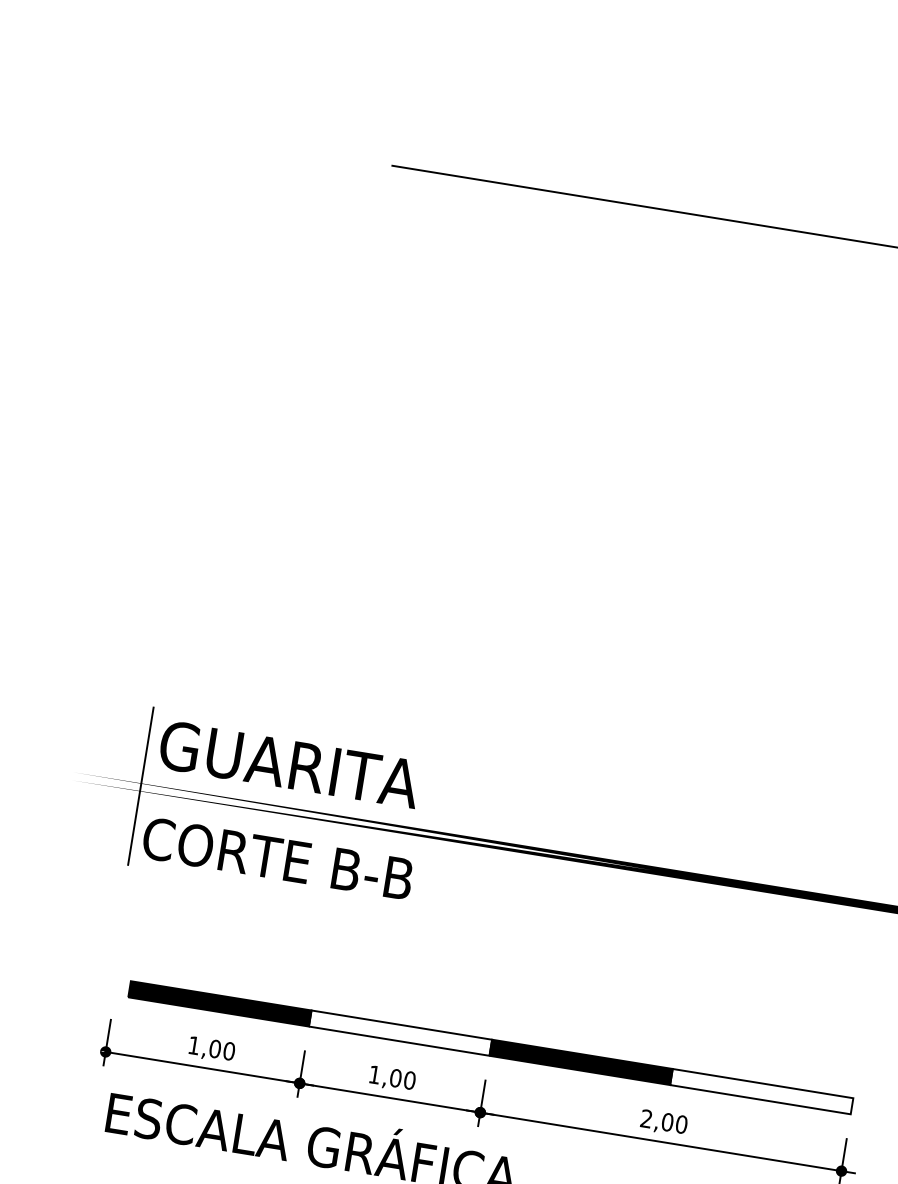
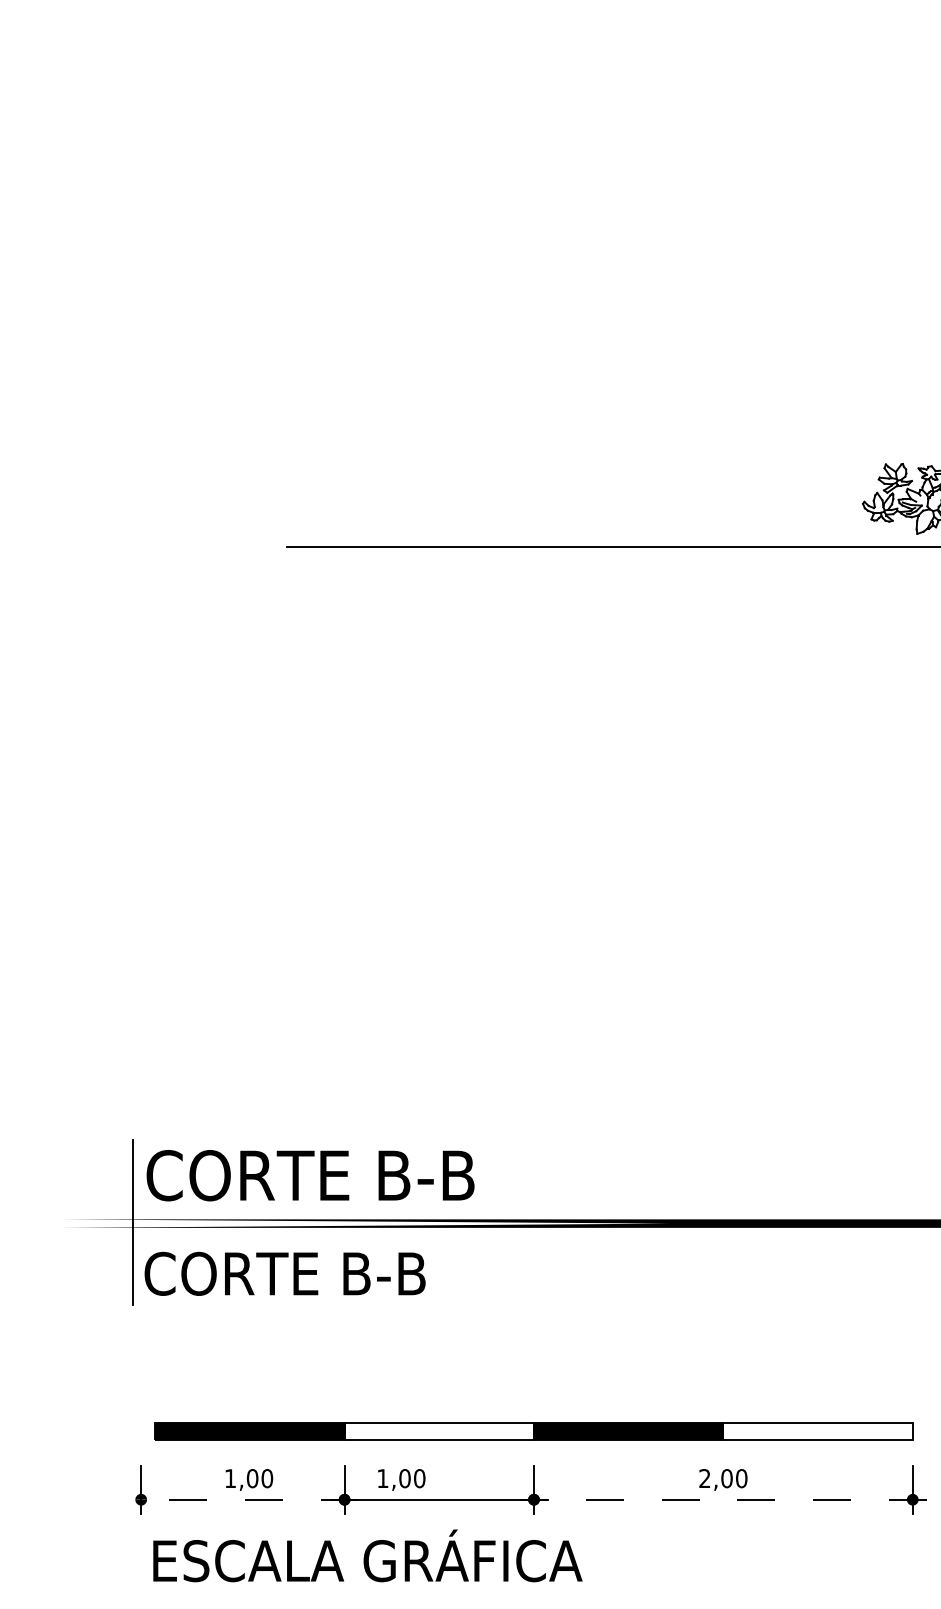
text: (327, 770) -> (321, 1175), GUARITA -> CORTE B-B
line: (209, 1068) -> (249, 1499), solid -> dashed
text: (392, 1078) -> (401, 1479), moved
line: (660, 1141) -> (722, 1499), solid -> dashed

